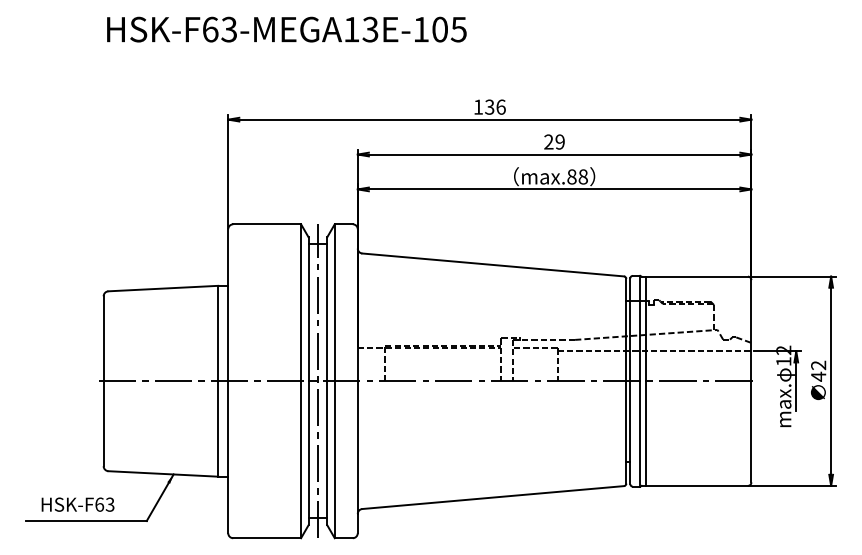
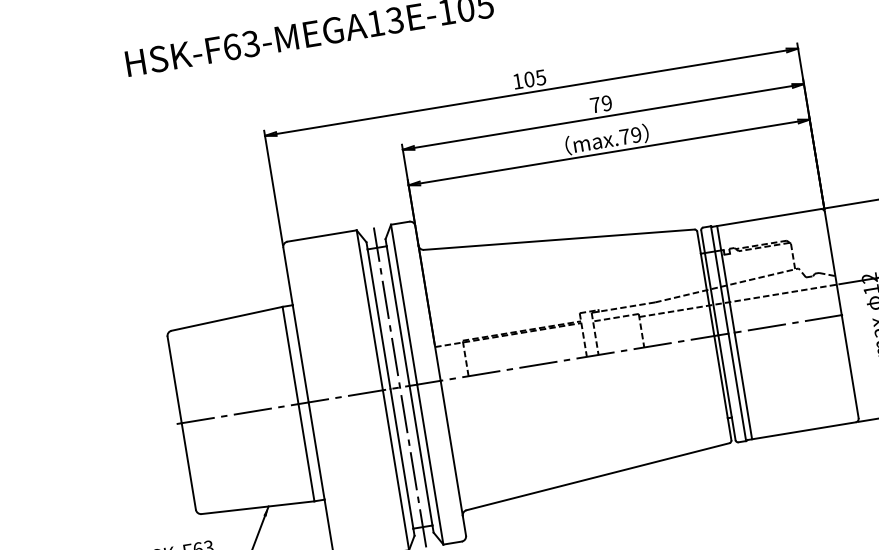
text: (495, 106) -> (535, 77), 136 -> 105
text: (548, 141) -> (594, 104), 29 -> 79
text: (577, 176) -> (630, 135), max.88 -> max.79

